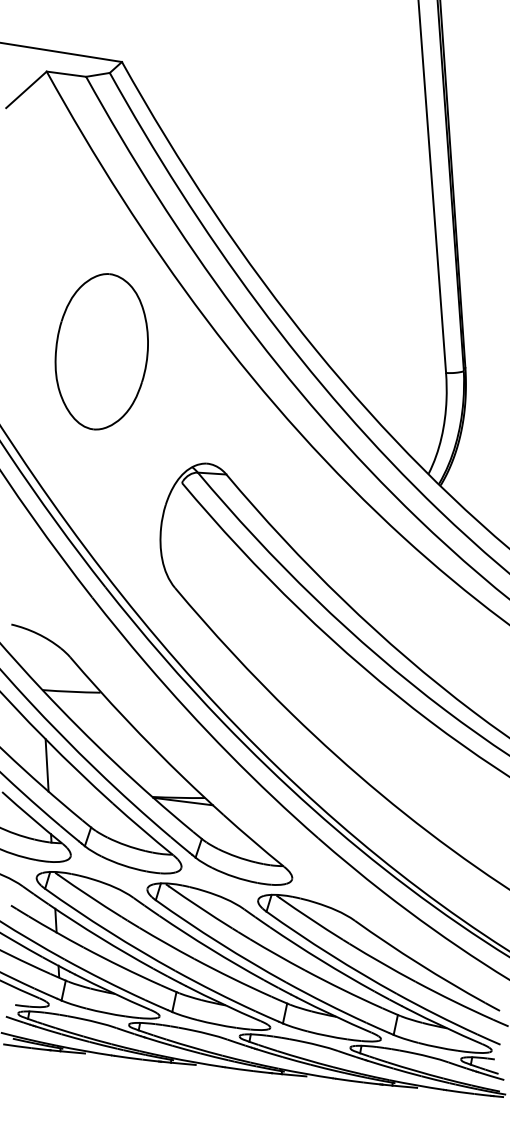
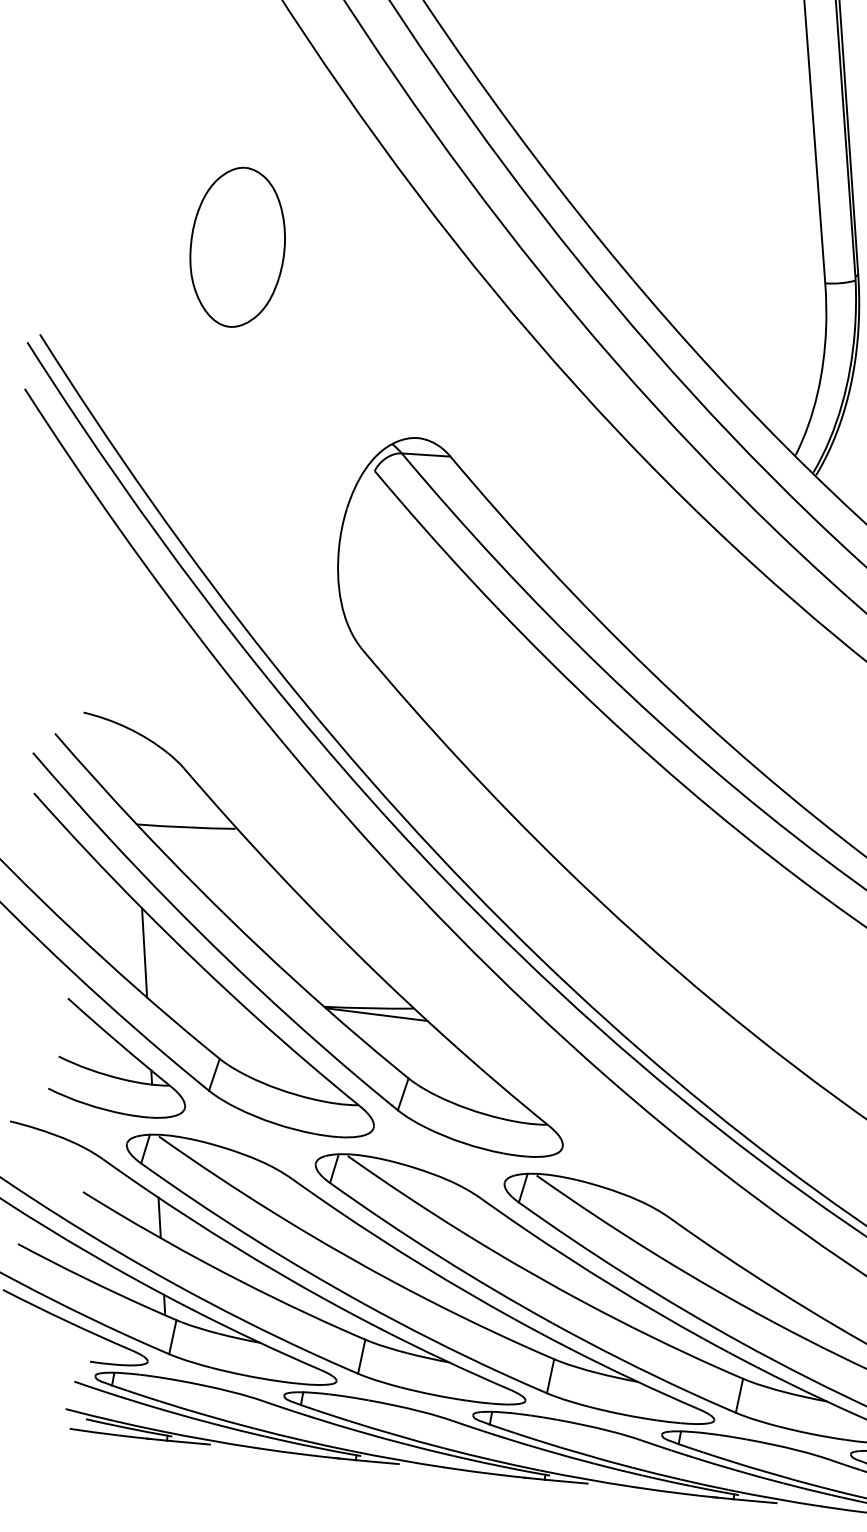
part: (101, 351) -> (237, 246), size x0.6

